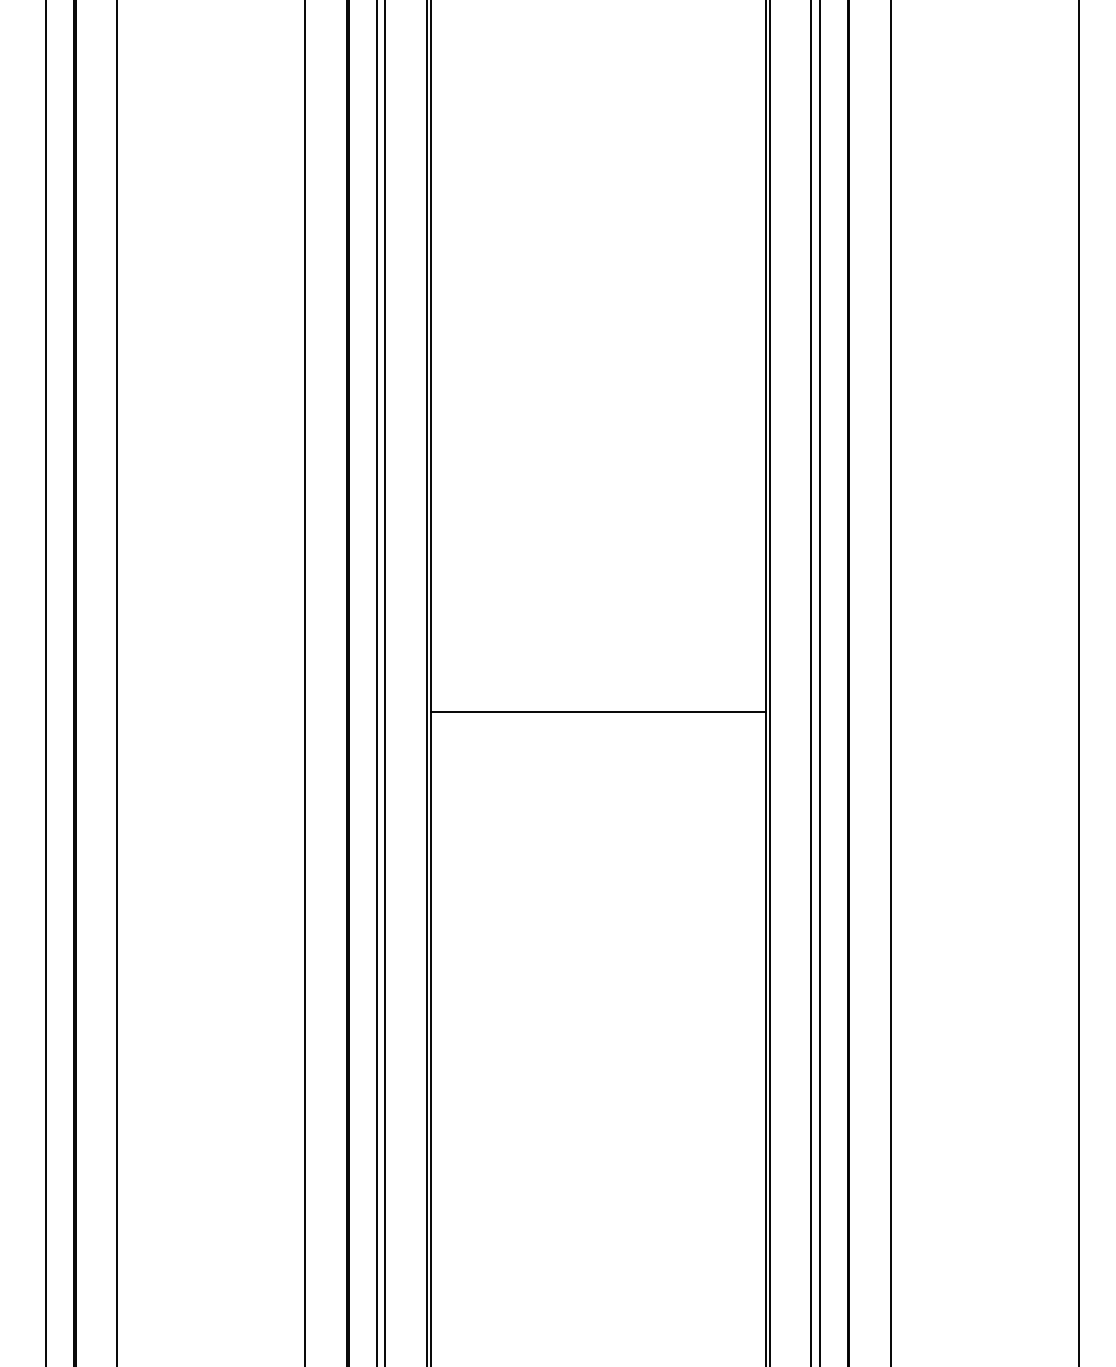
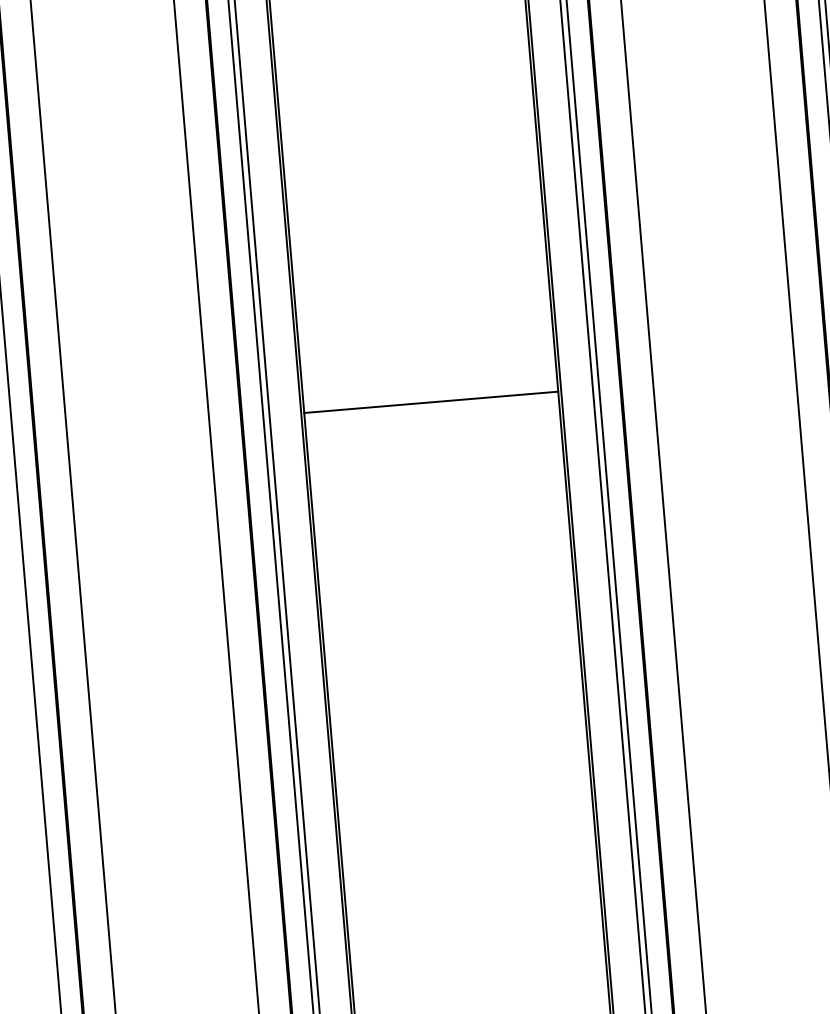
line: (597, 711) -> (430, 402), moved

